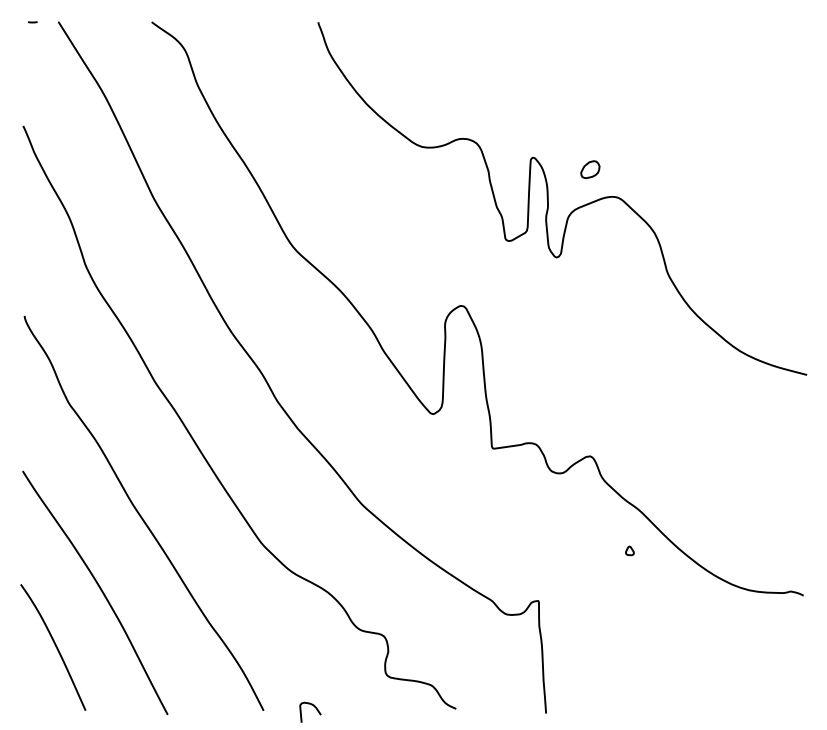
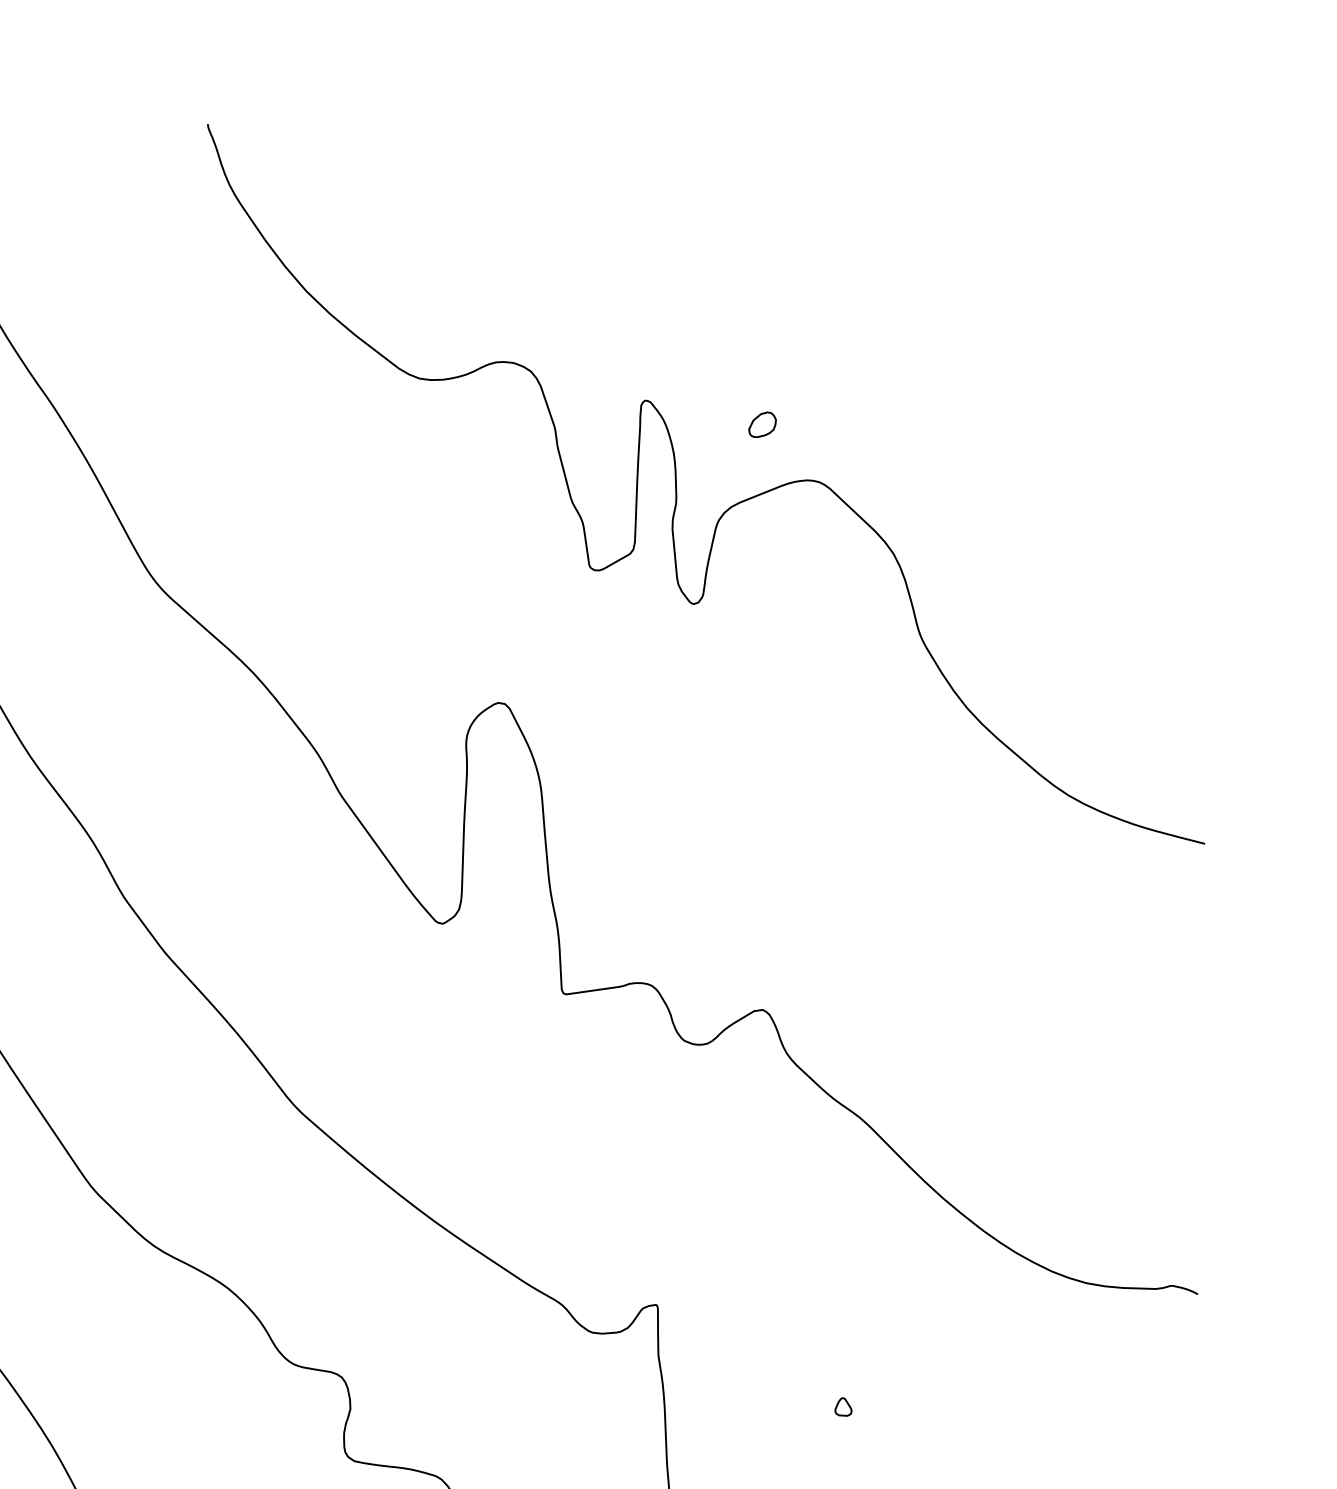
part: (589, 169) -> (761, 424), size x0.71
part: (629, 550) -> (842, 1406), moved

